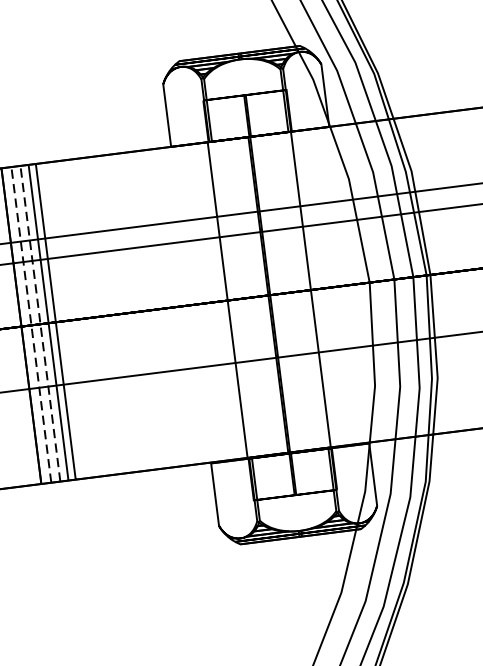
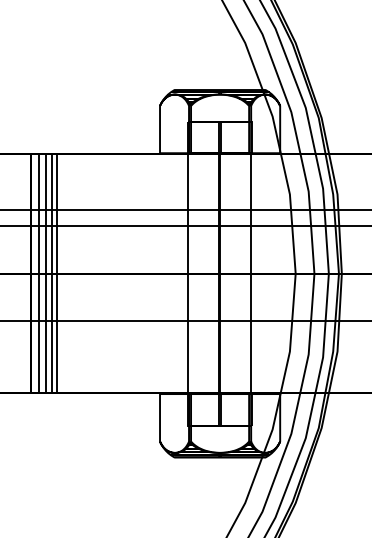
line: (40, 323) -> (45, 273), dashed -> solid
line: (31, 324) -> (38, 273), dashed -> solid

